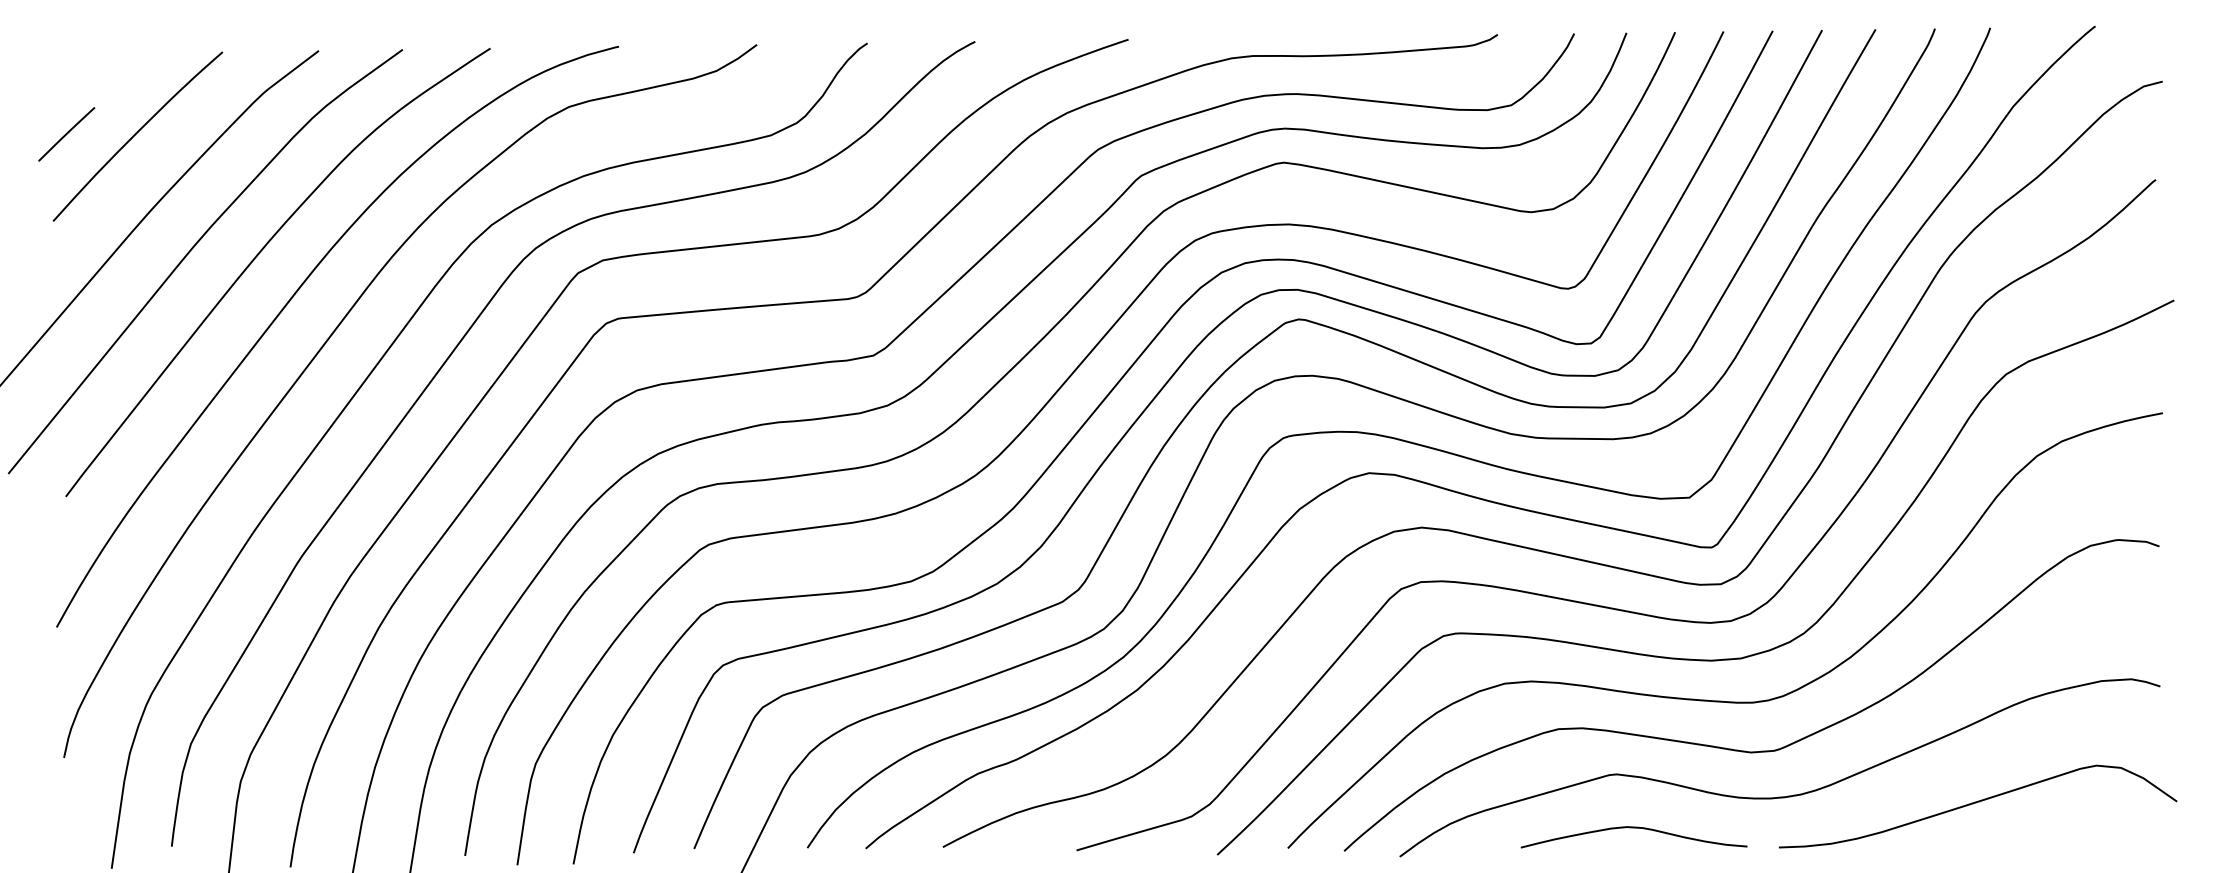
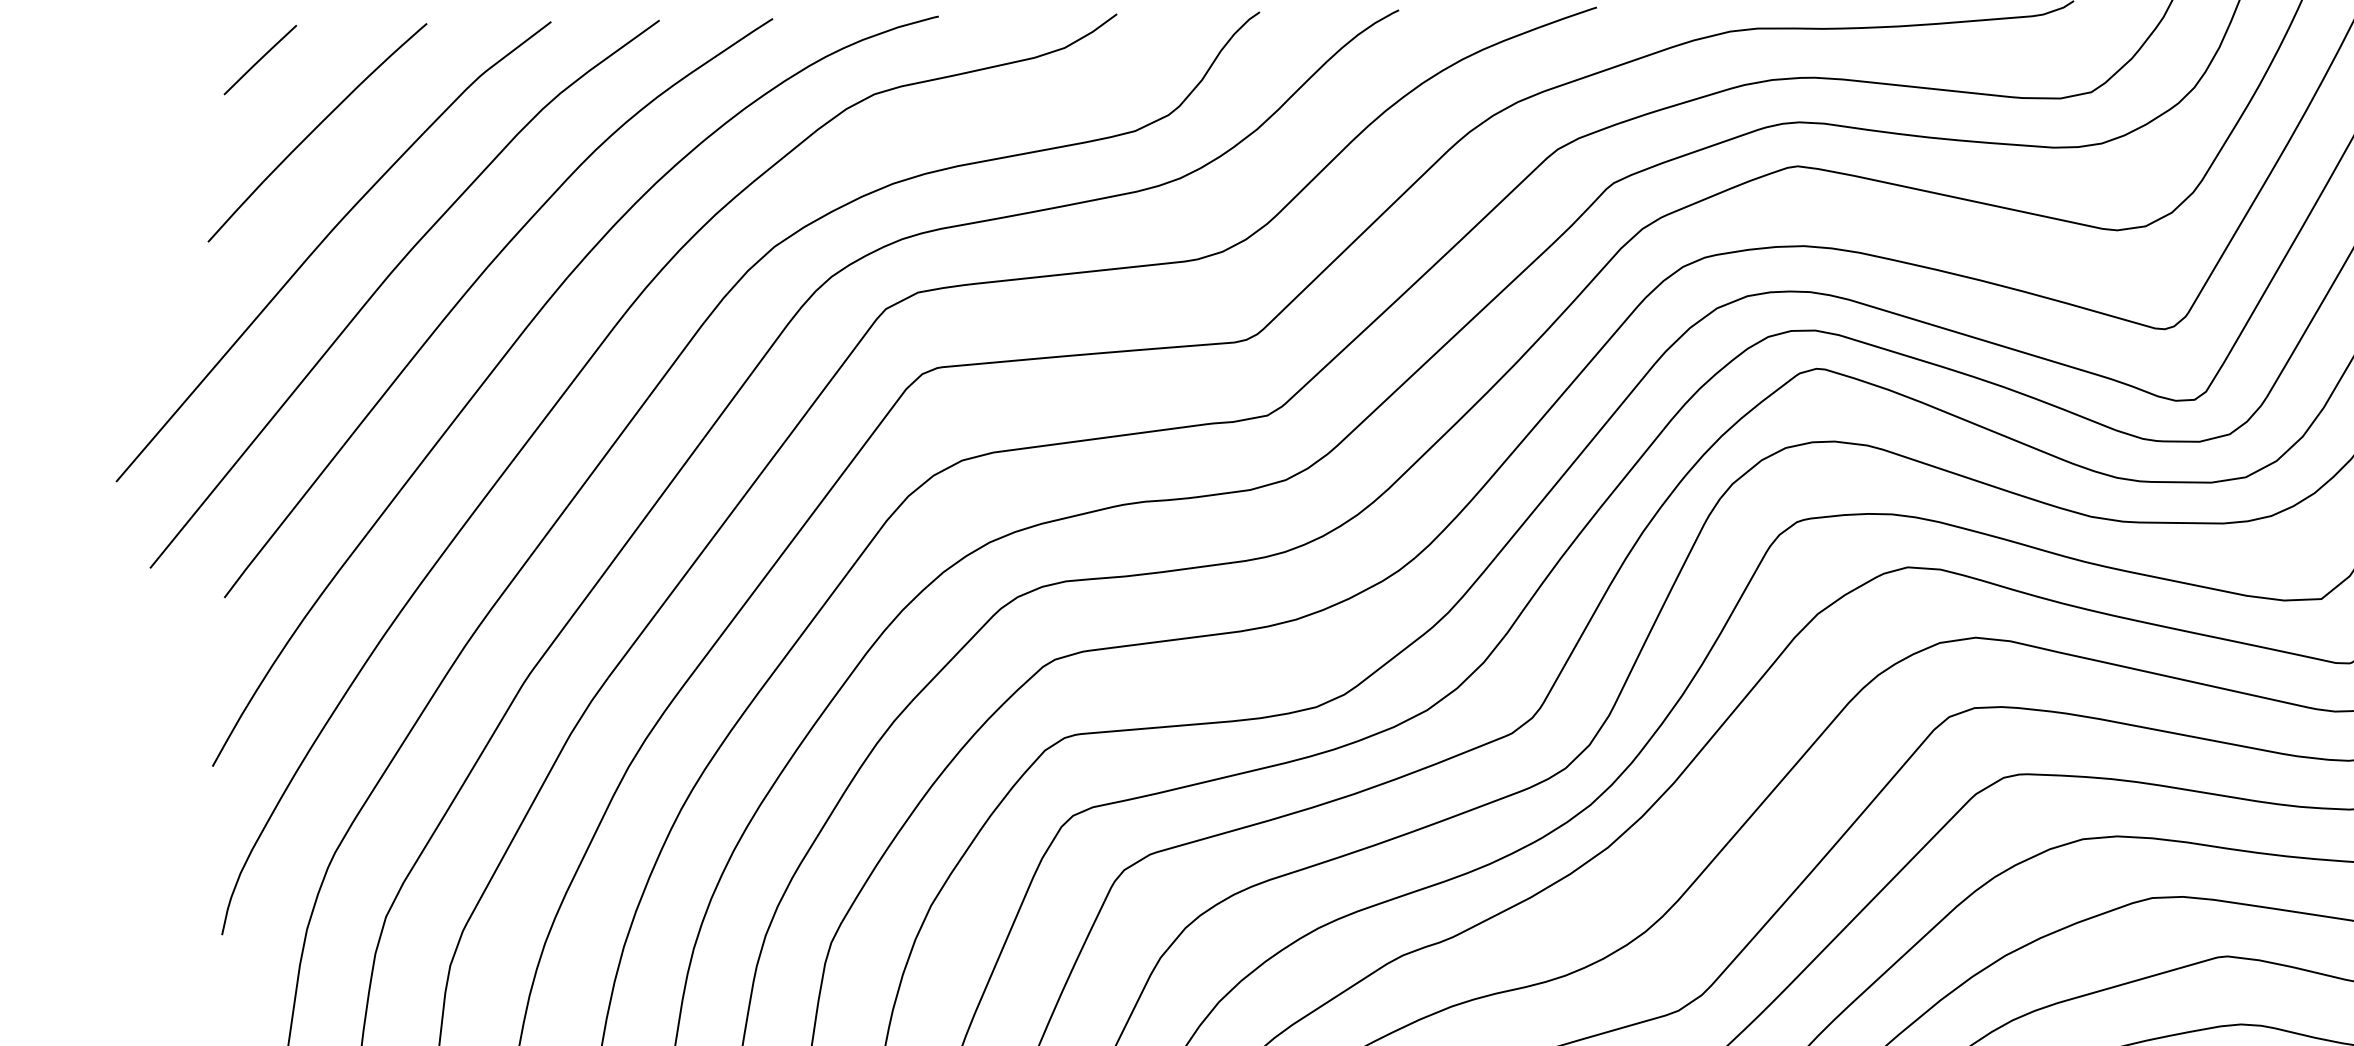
line: (66, 134) -> (260, 60), moved

